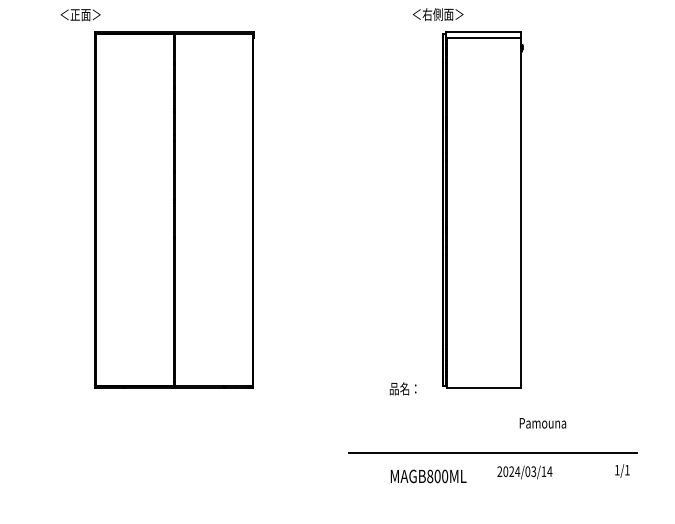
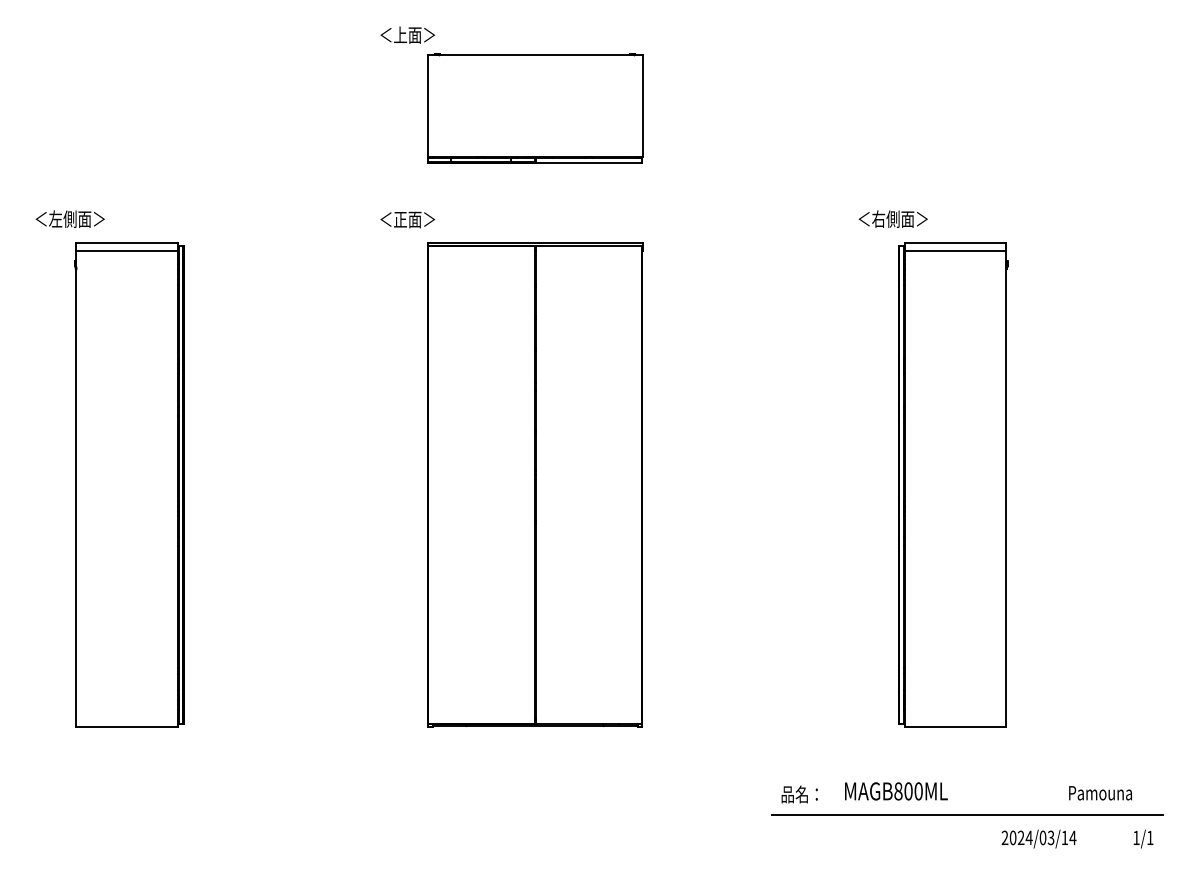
text: (402, 388) -> (799, 794), moved
text: (542, 423) -> (1100, 793), moved
text: (524, 472) -> (1038, 838), moved
text: (428, 476) -> (896, 791), moved

